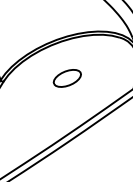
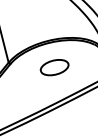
part: (67, 78) -> (54, 67), size x1.43

